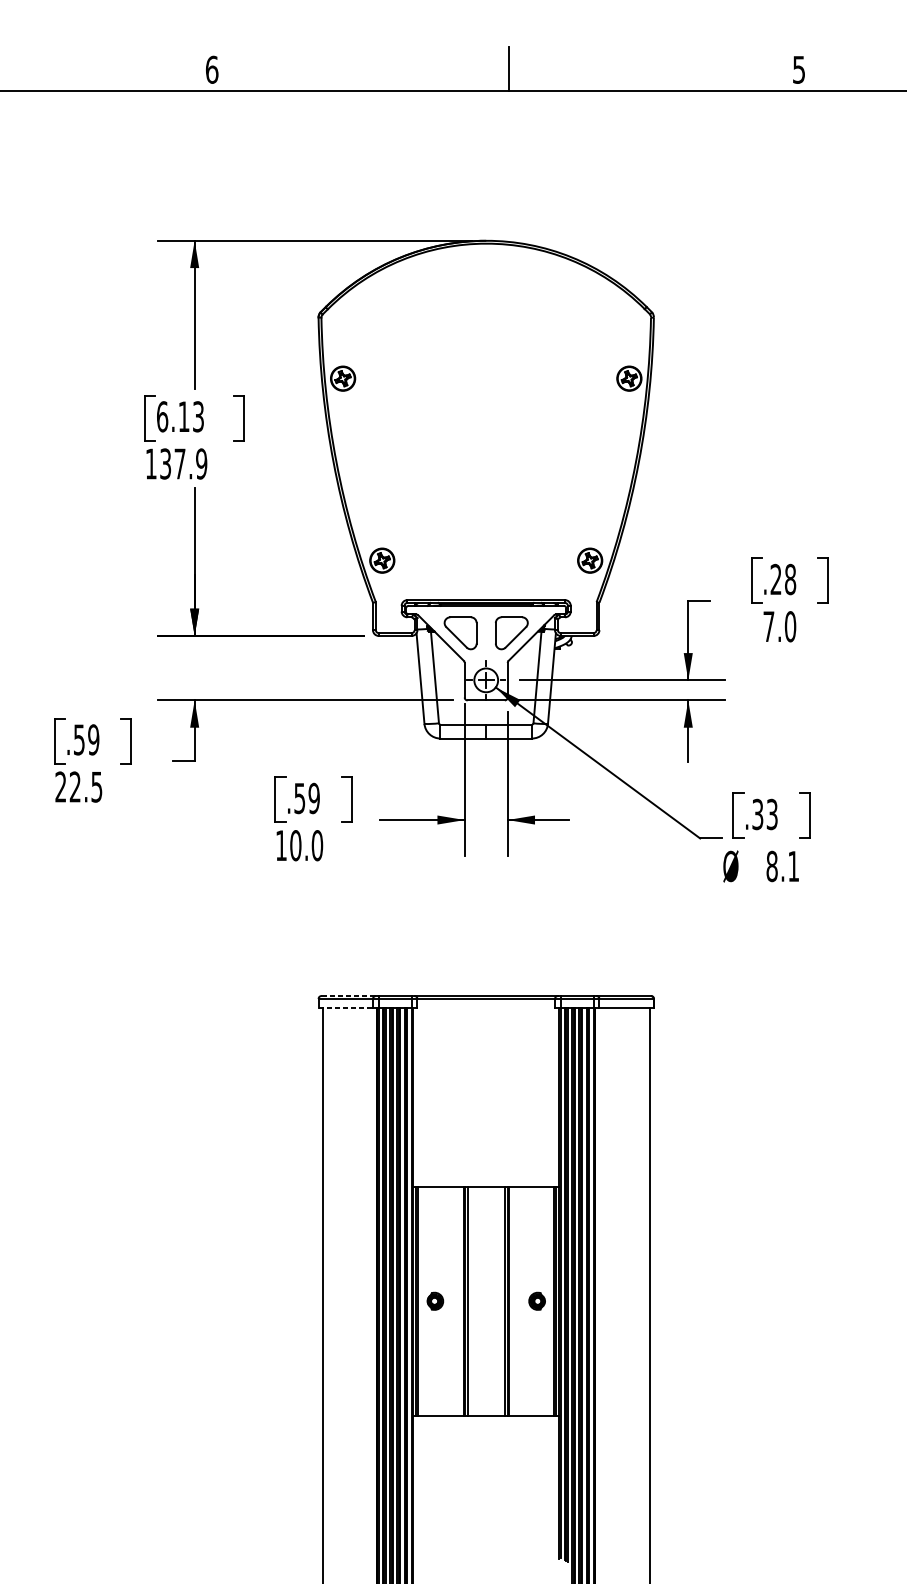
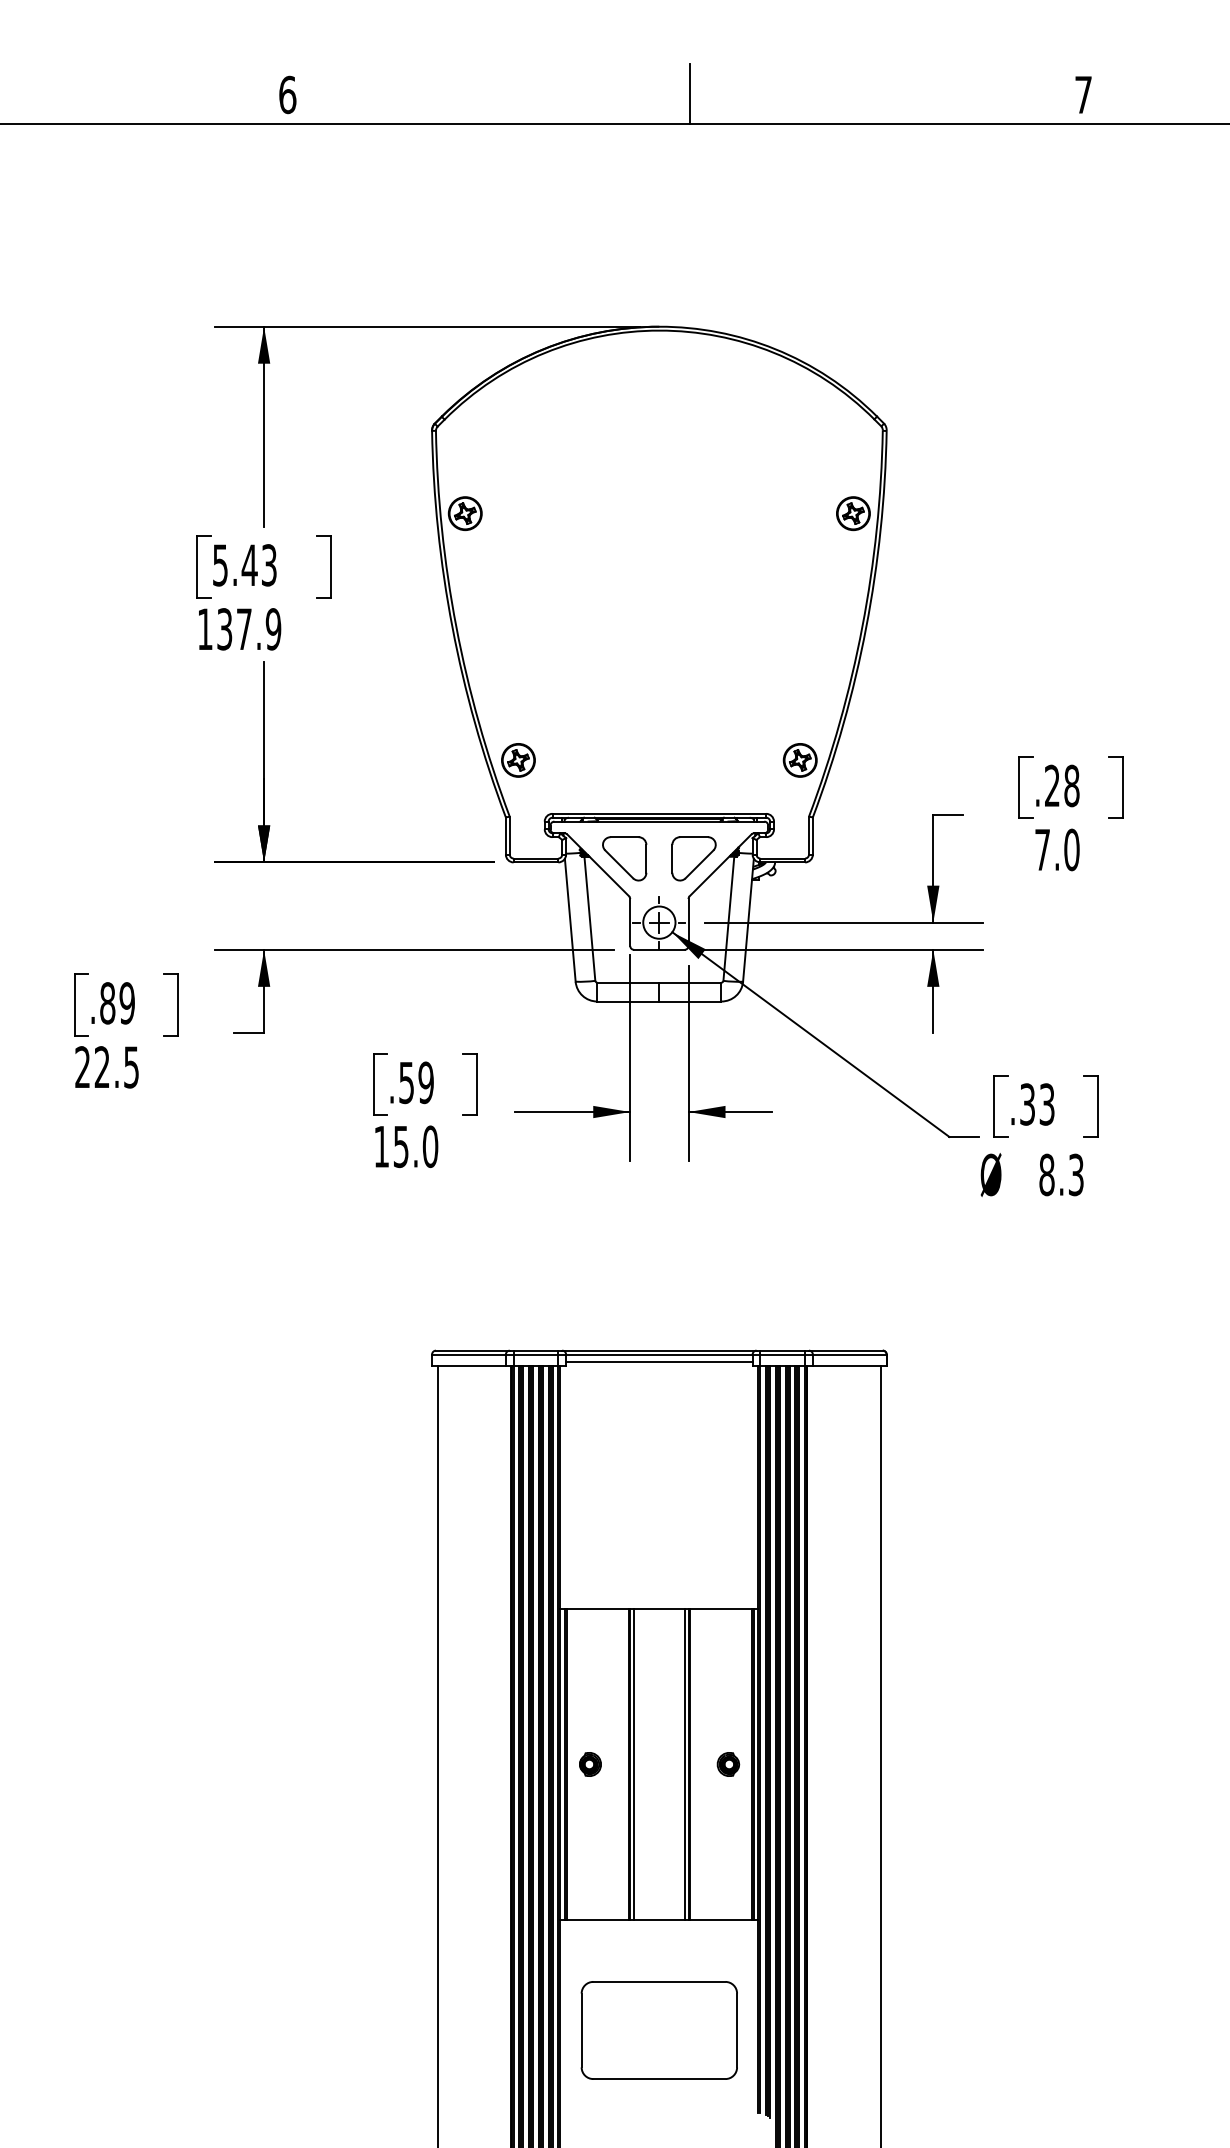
text: (799, 70) -> (1083, 95), 5 -> 7
text: (173, 416) -> (235, 565), 6.13 -> 5.43
text: (79, 739) -> (107, 1003), .59 -> .89
text: (295, 845) -> (400, 1146), 10.0 -> 15.0
text: (793, 866) -> (1076, 1174), 8.1 -> 8.3
line: (348, 995) -> (472, 1350), dashed -> solid
line: (486, 1004) -> (659, 1362), added
line: (345, 1007) -> (468, 1366), dashed -> solid
part: (485, 1497) -> (658, 2030), added

